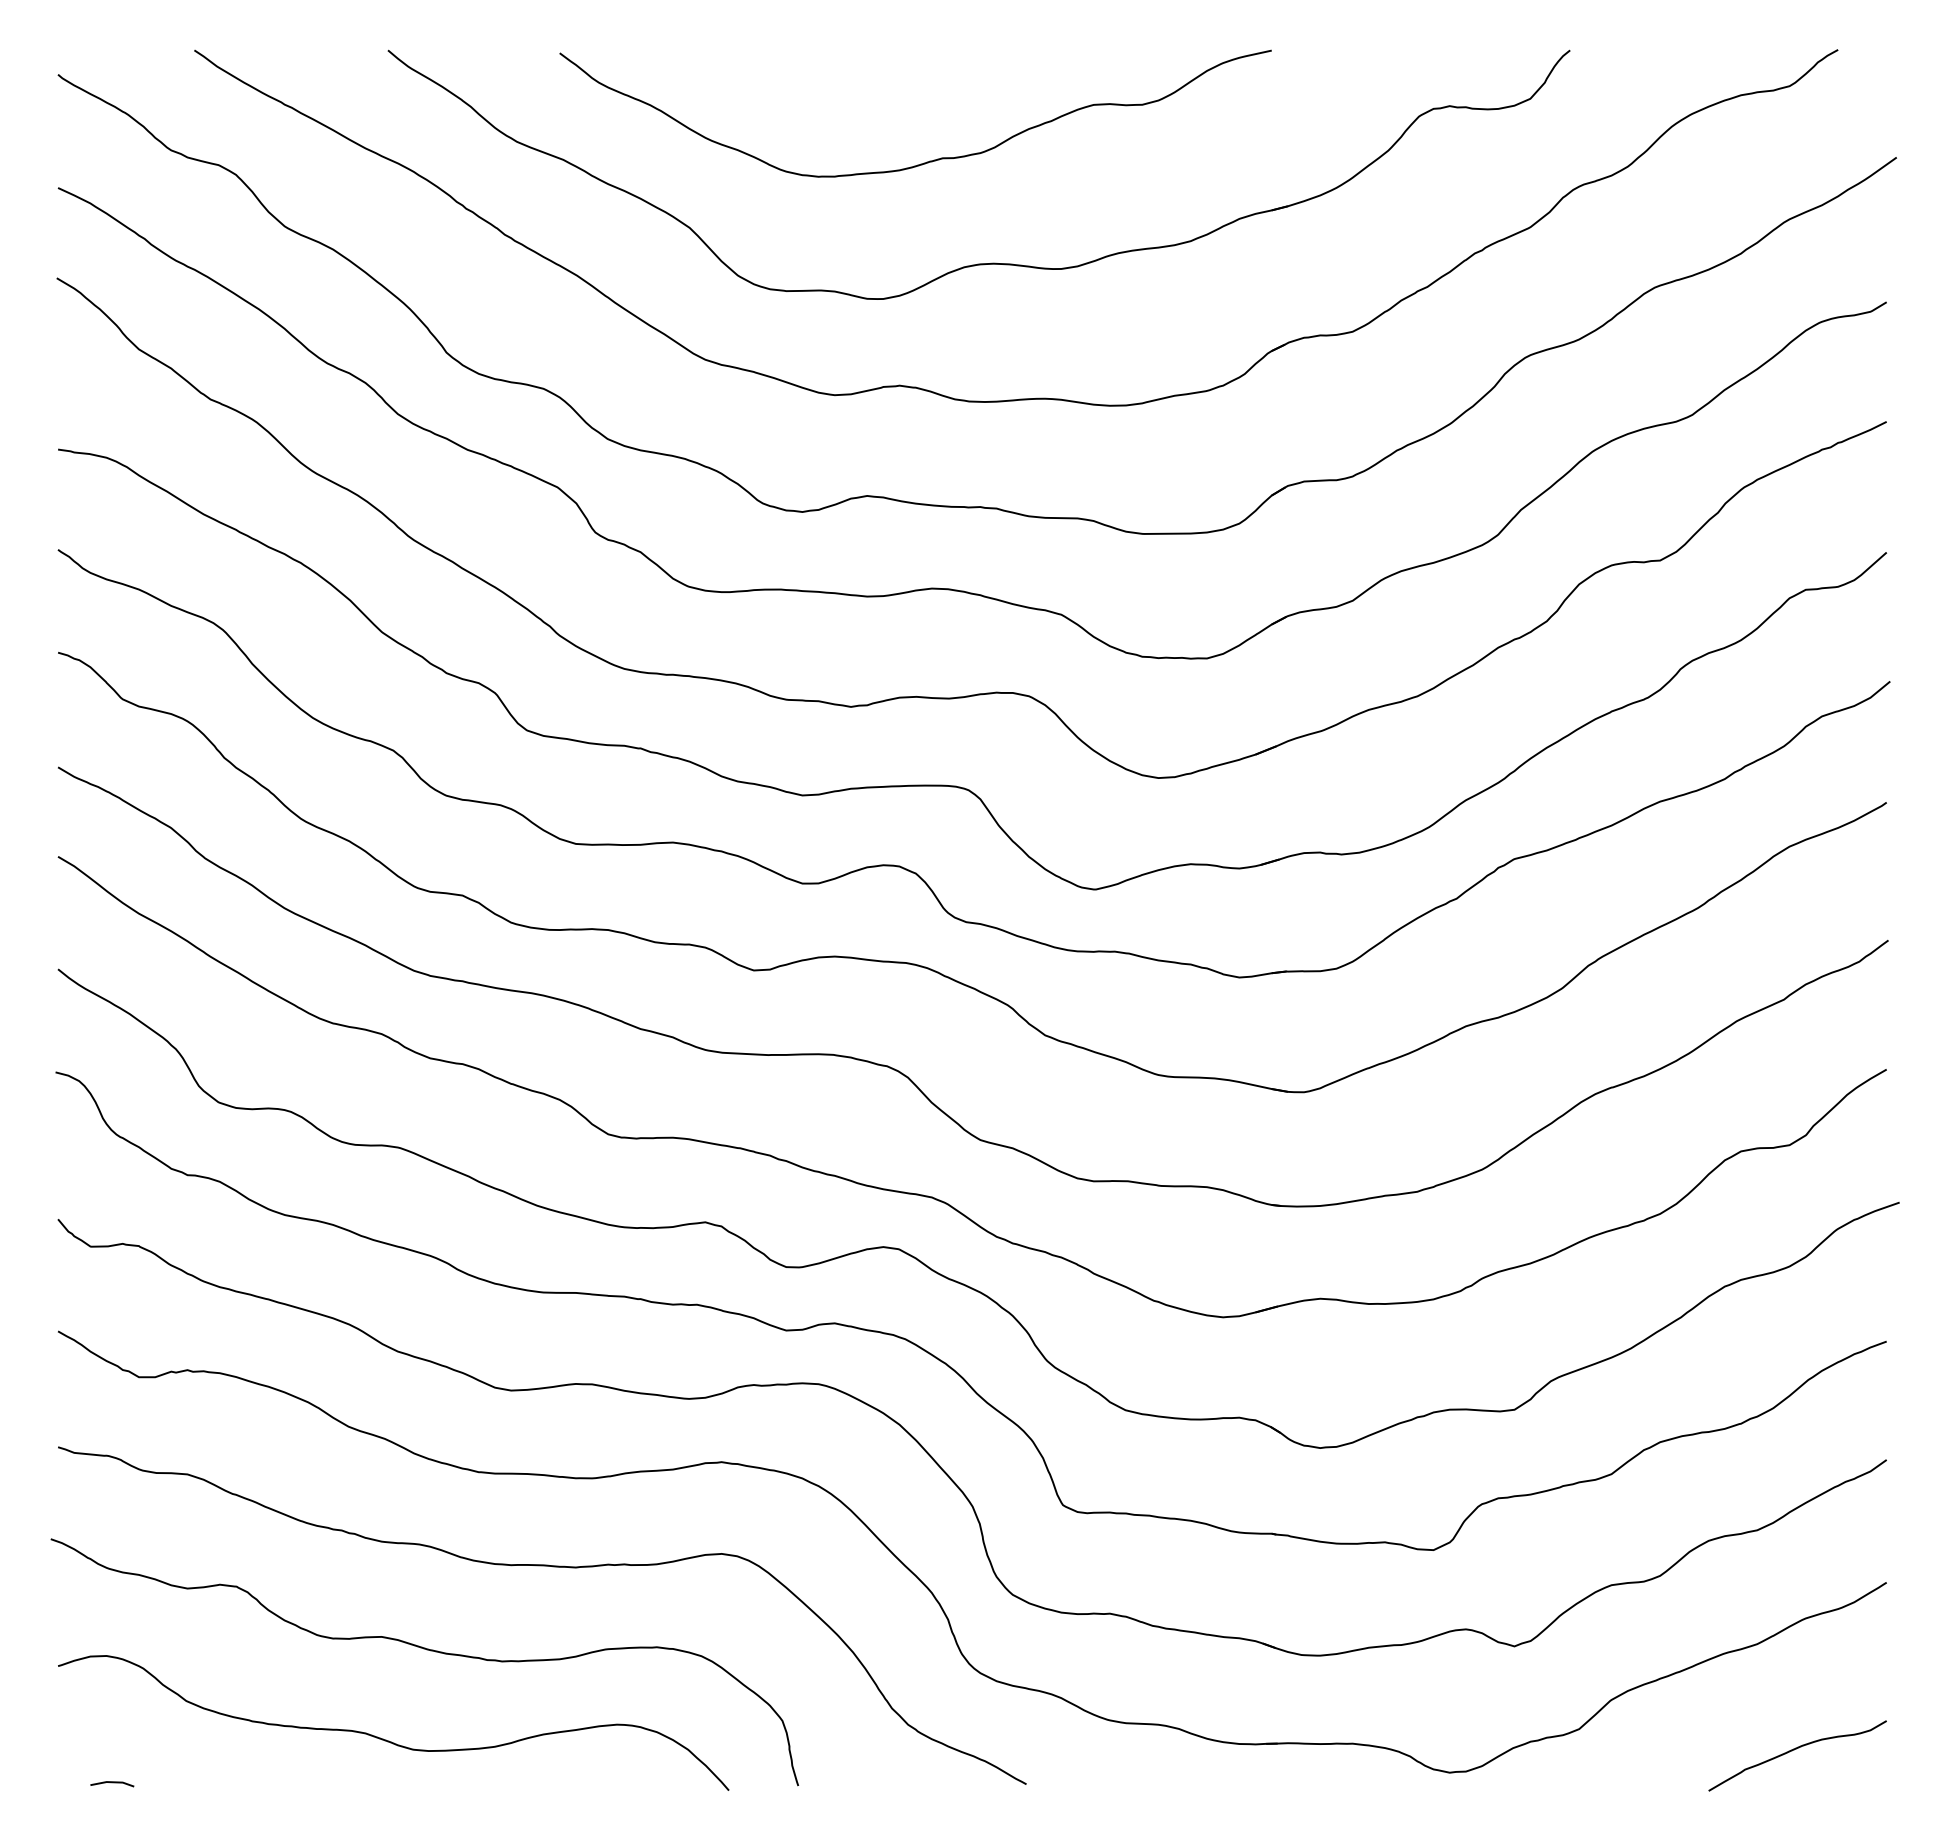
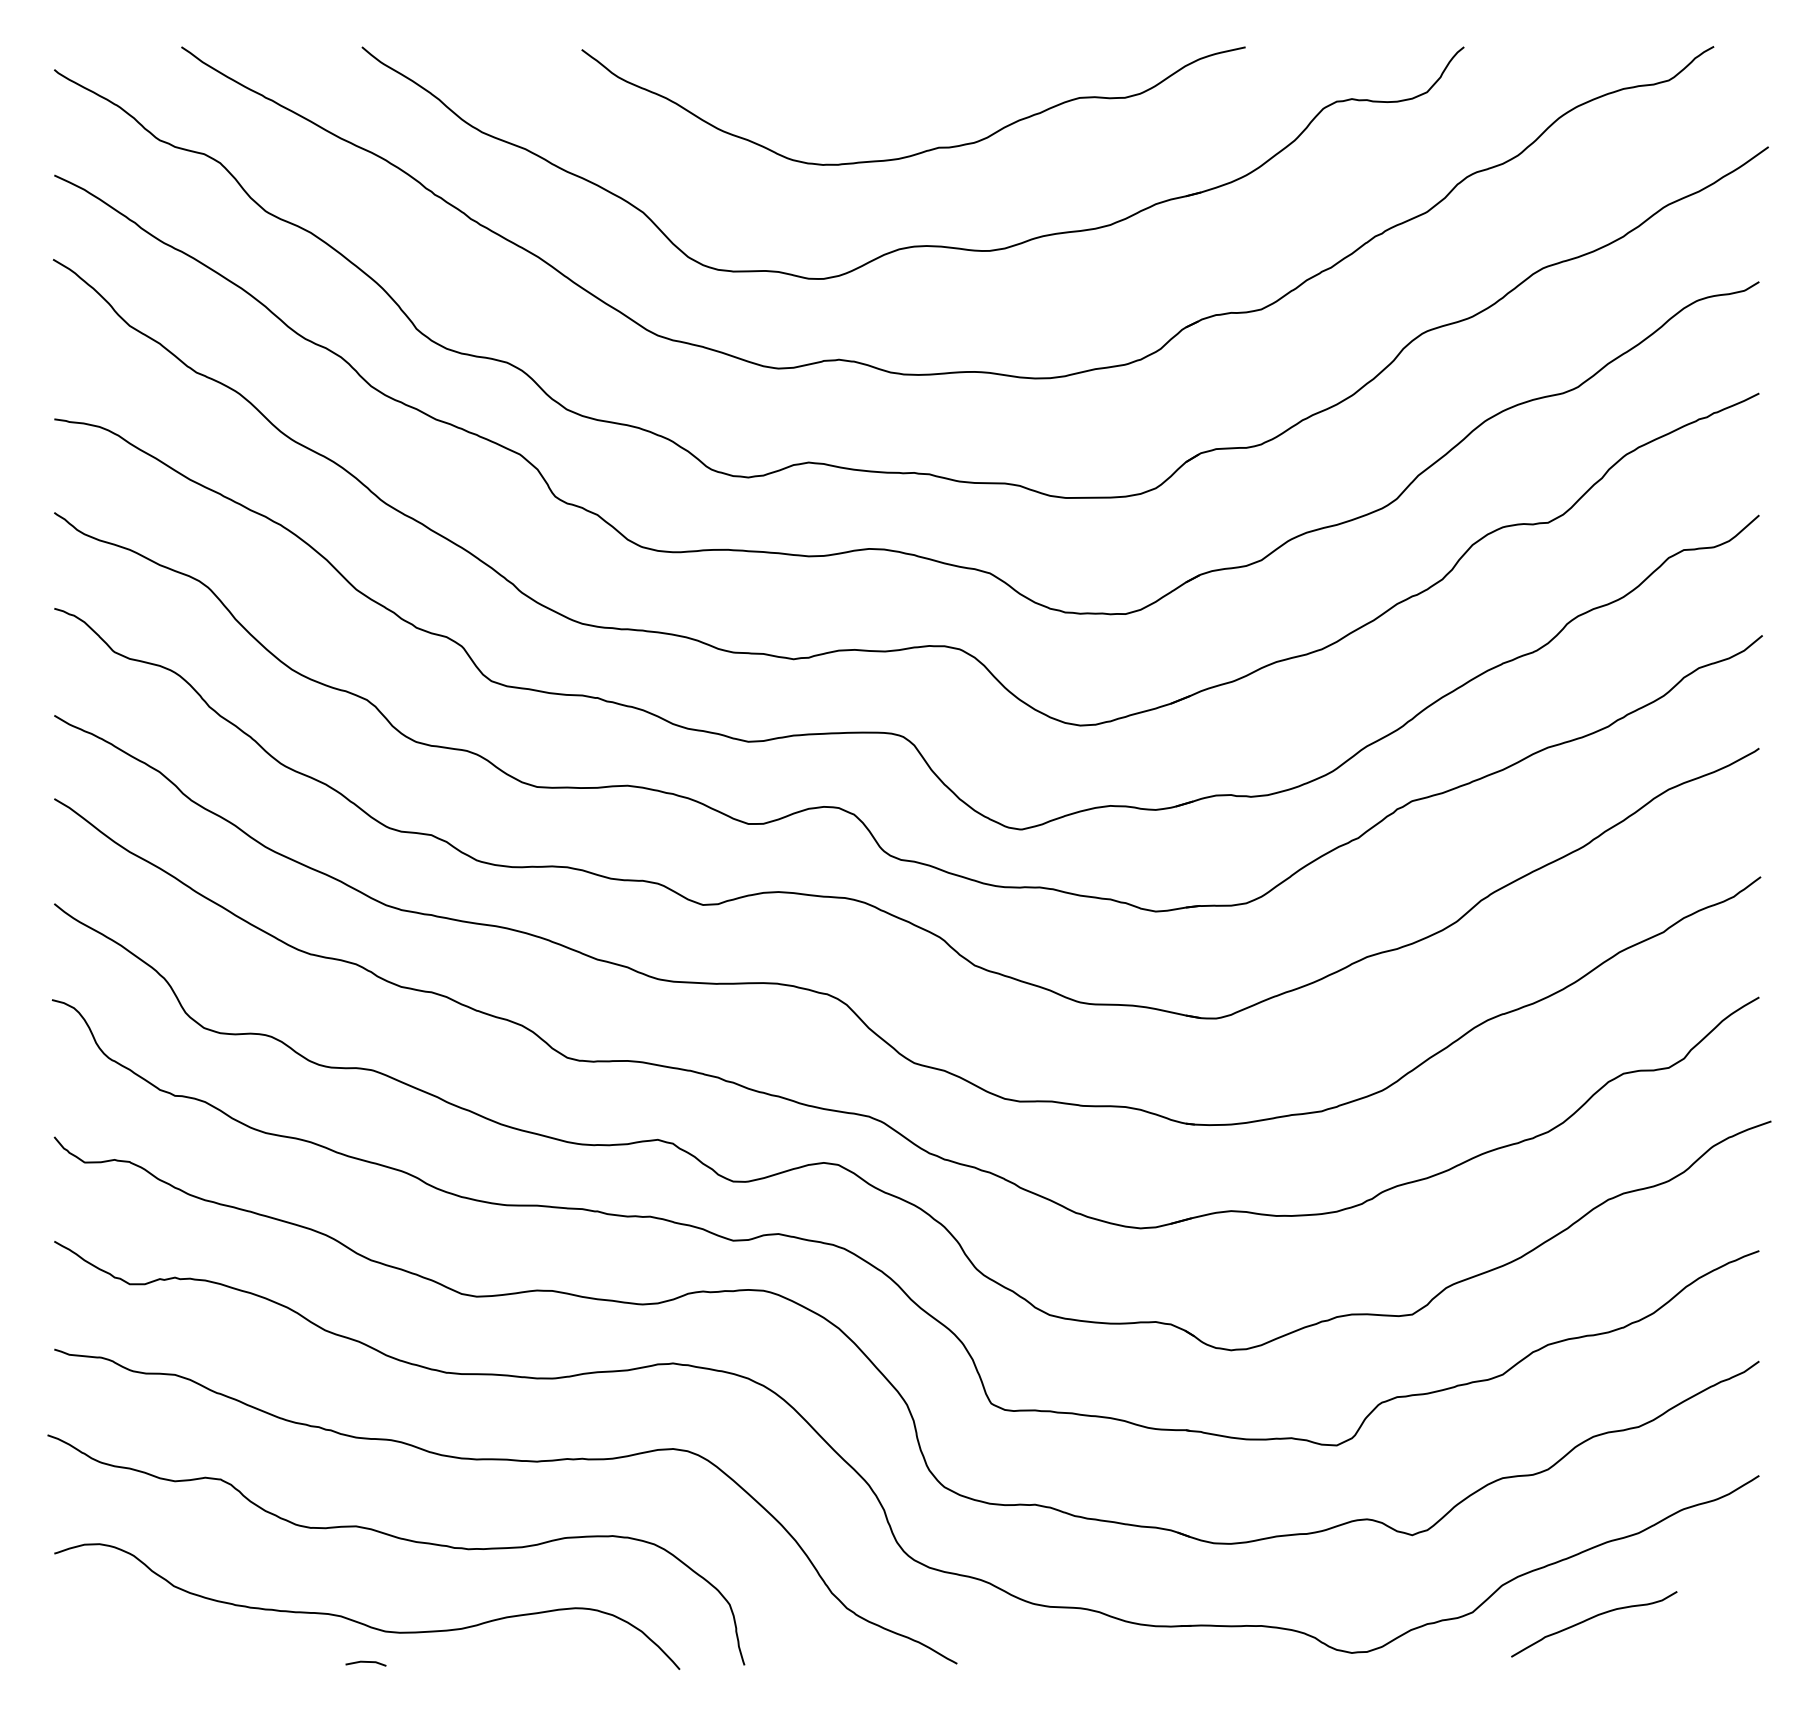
curve: (929, 160) -> (926, 149), moved
curve: (1794, 1750) -> (1591, 1619), moved
line: (112, 1783) -> (366, 1663), moved

